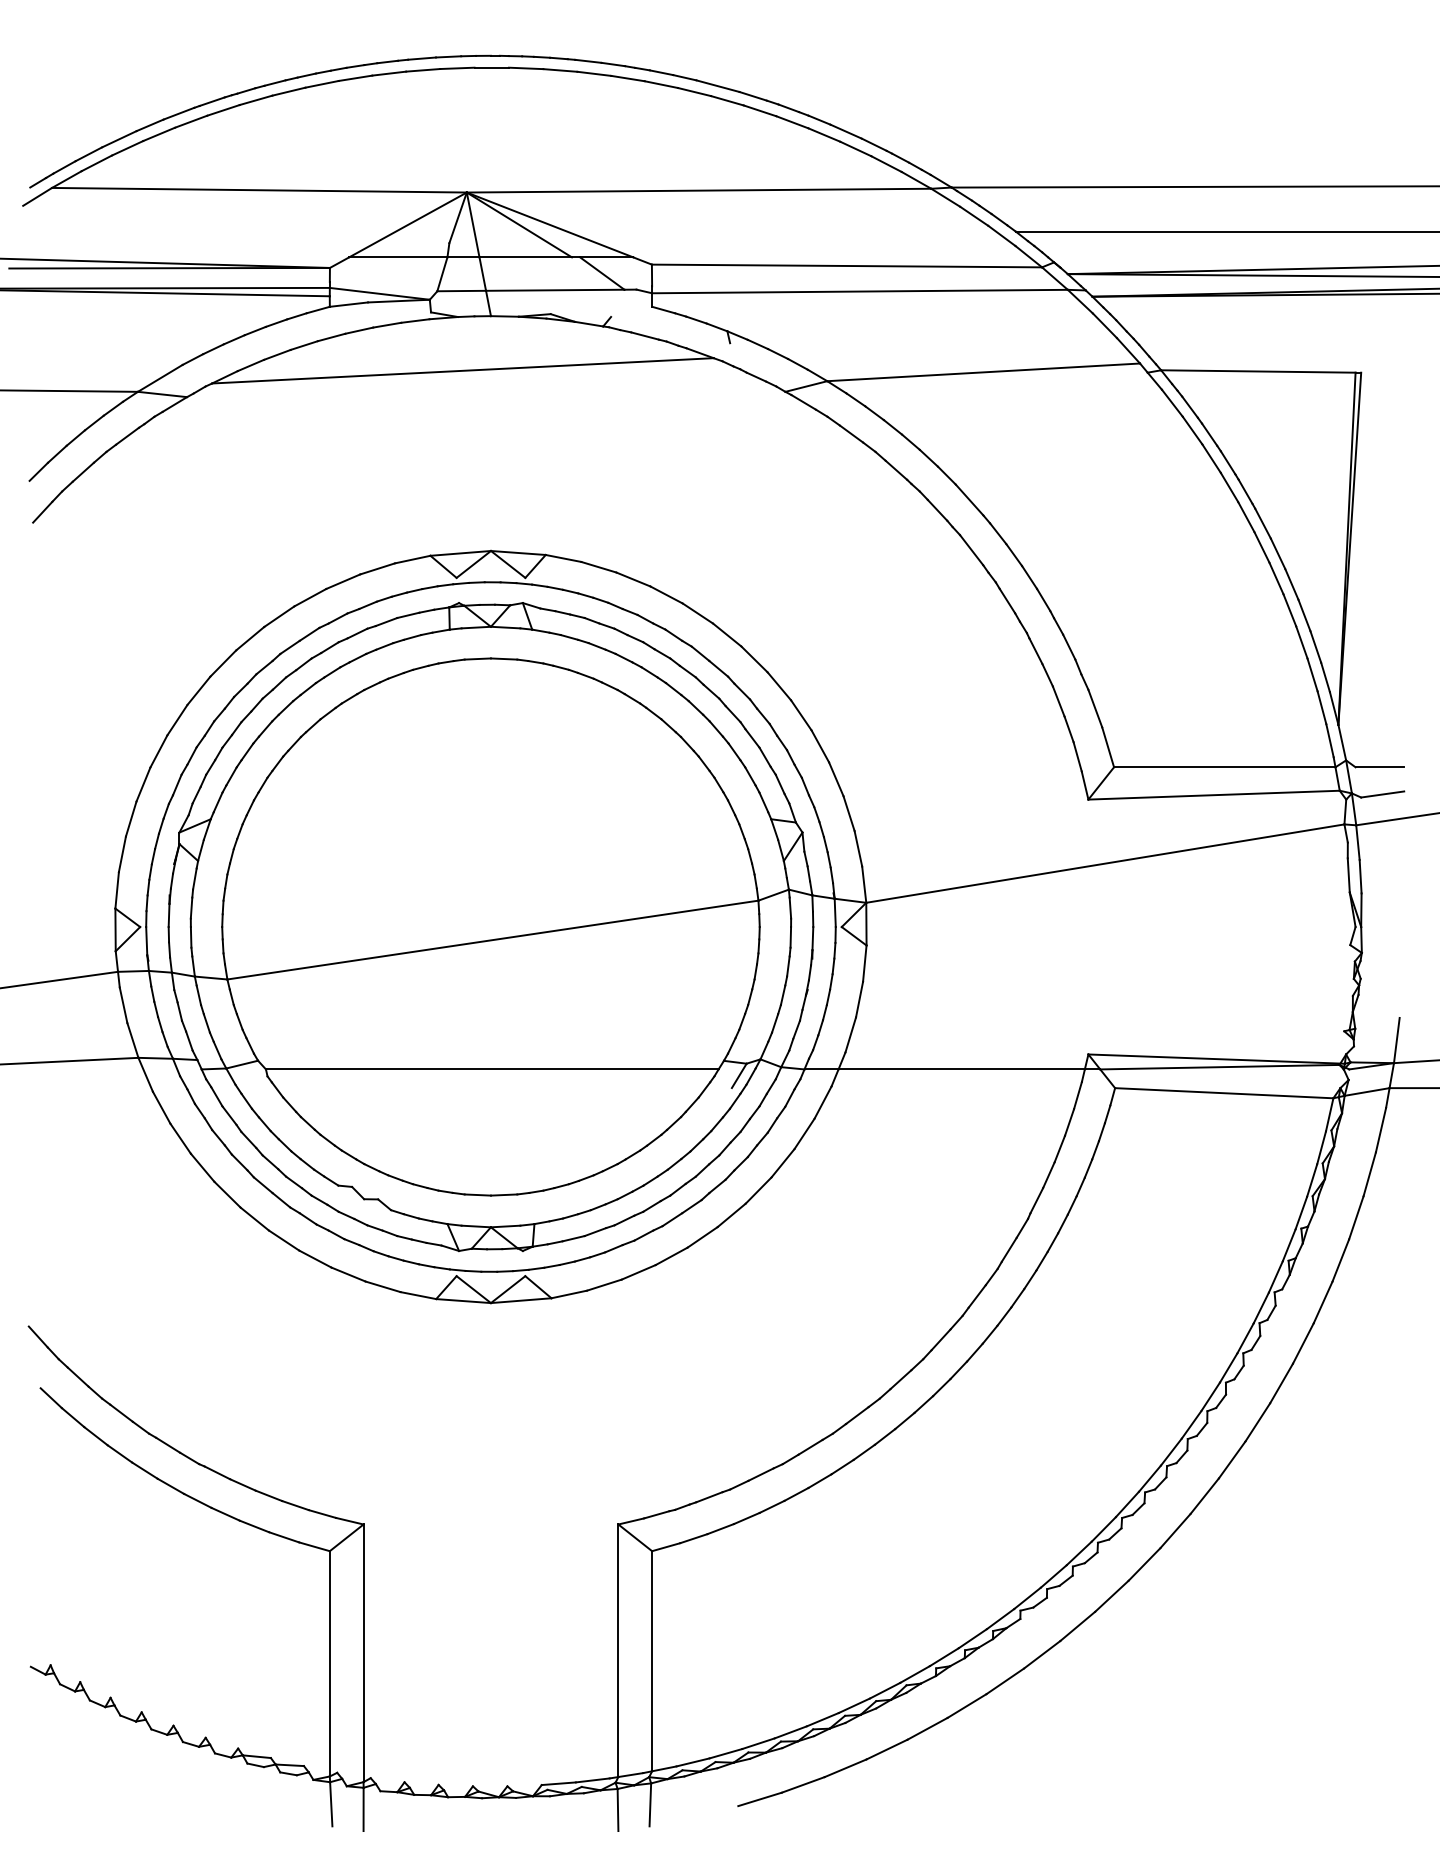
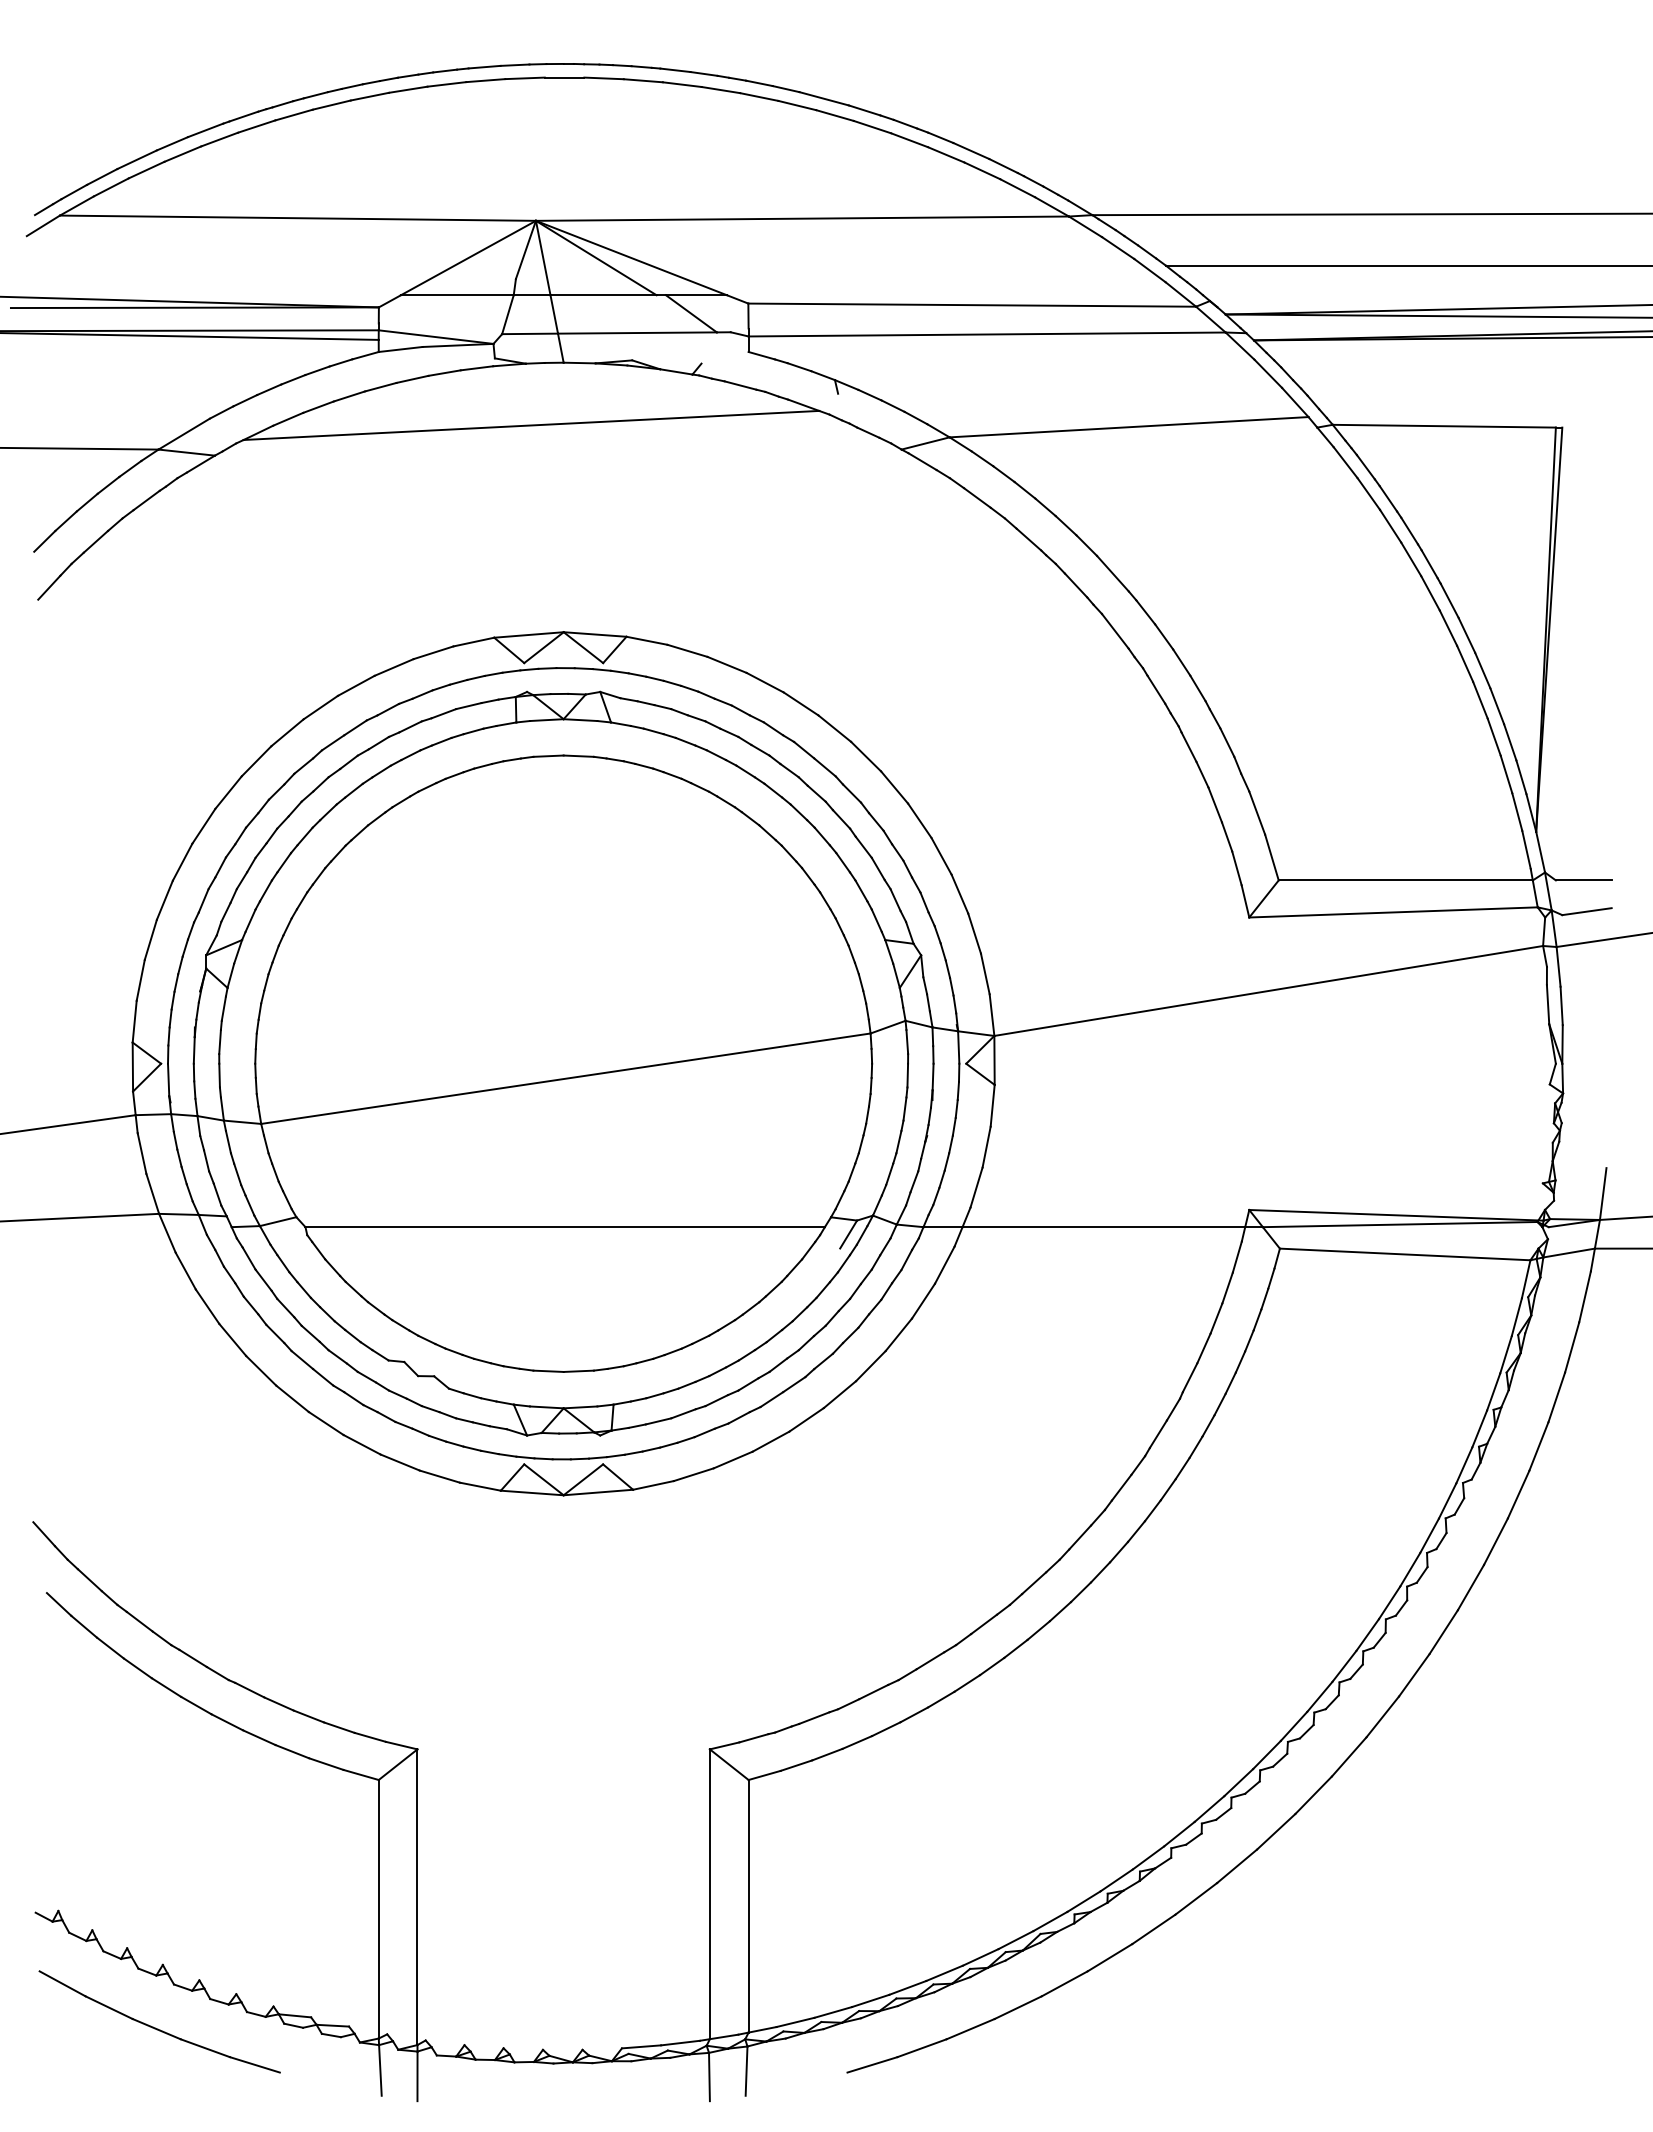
part: (137, 1767) -> (158, 2028), added

